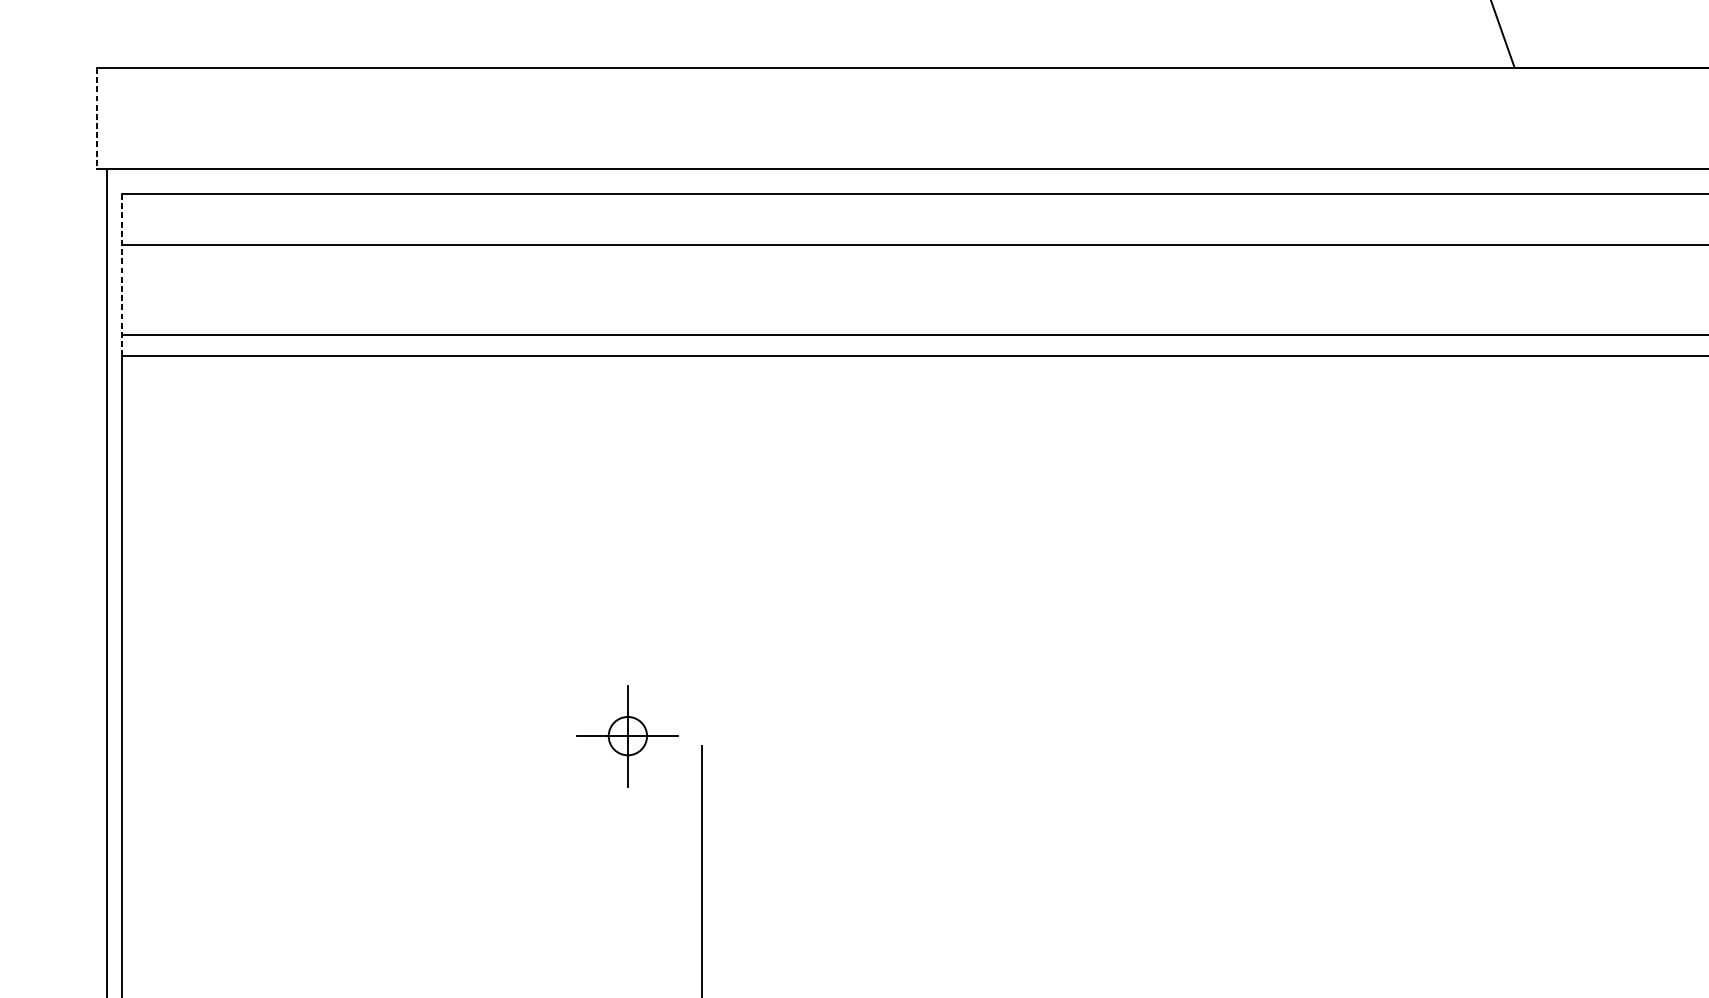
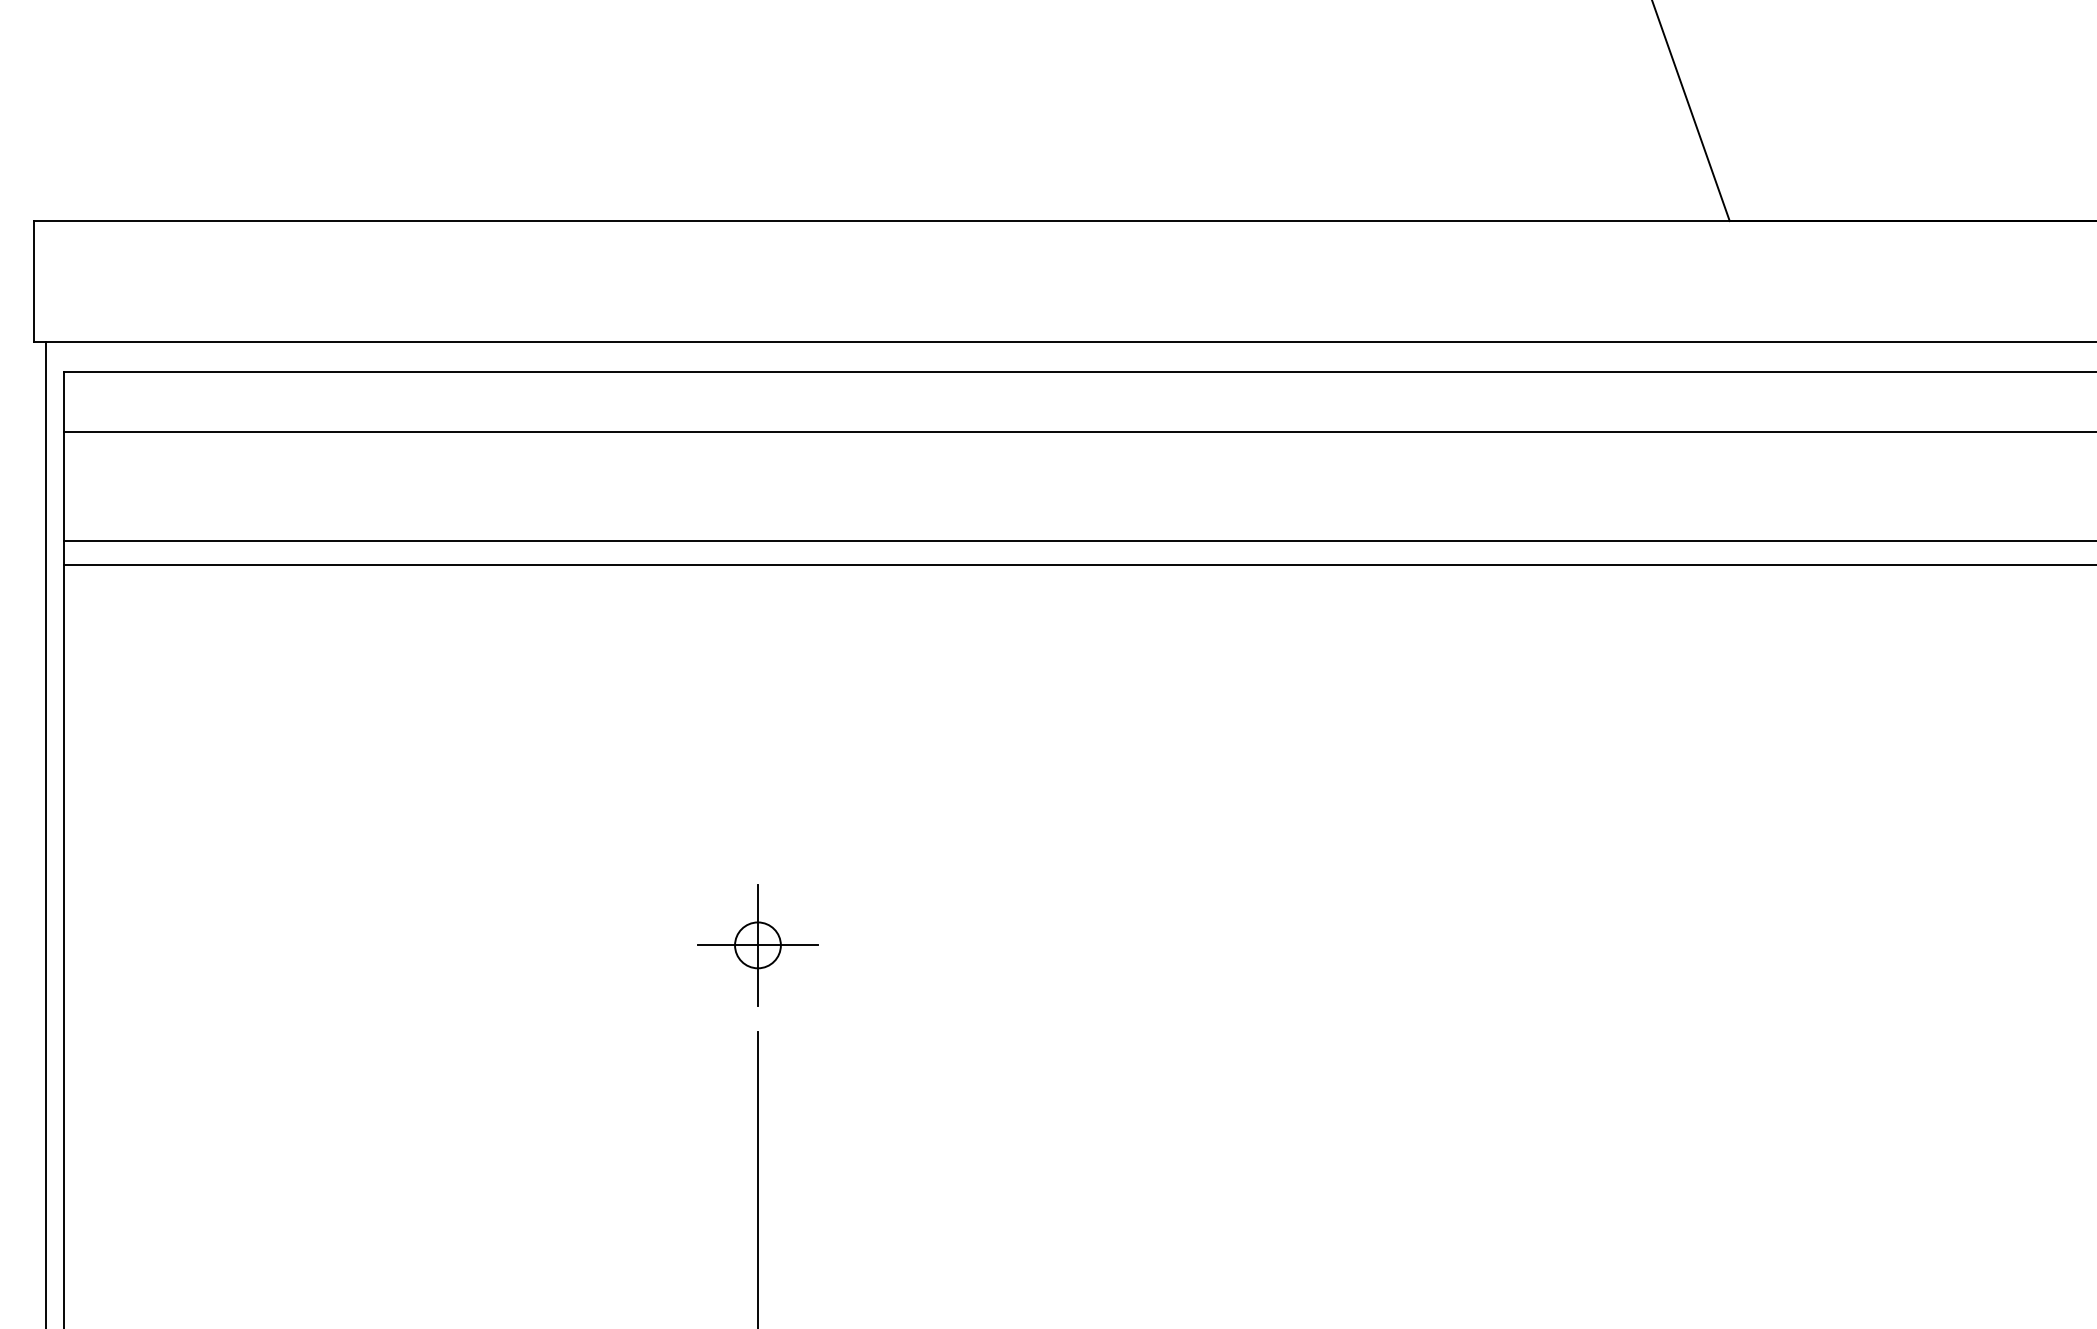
line: (96, 118) -> (33, 281), dashed -> solid
line: (121, 274) -> (63, 468), dashed -> solid
part: (627, 736) -> (757, 945), moved

